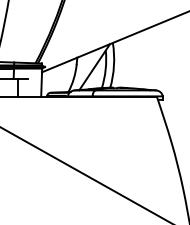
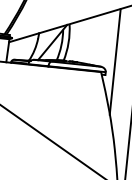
line: (172, 82) -> (115, 61), added

